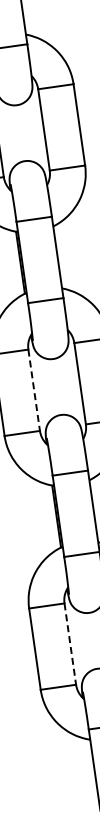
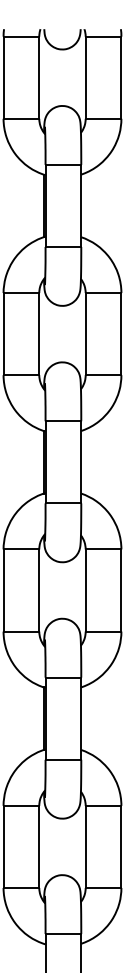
line: (34, 391) -> (39, 591), dashed -> solid
line: (70, 644) -> (39, 847), dashed -> solid

